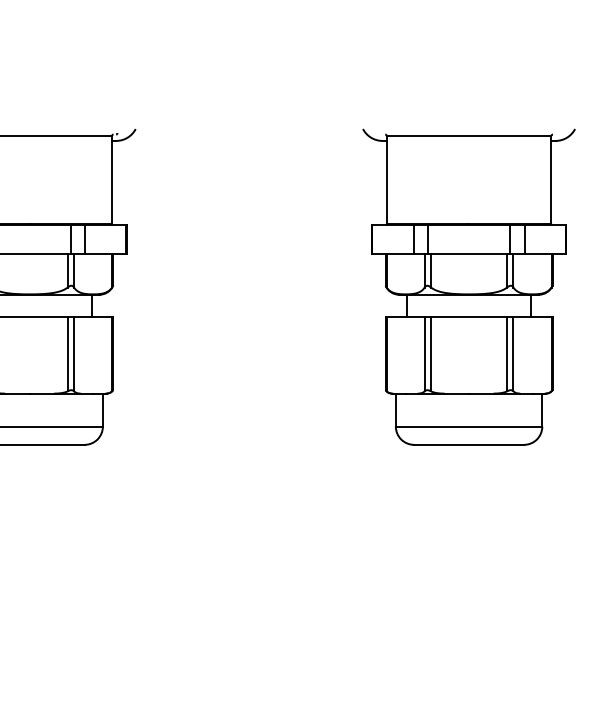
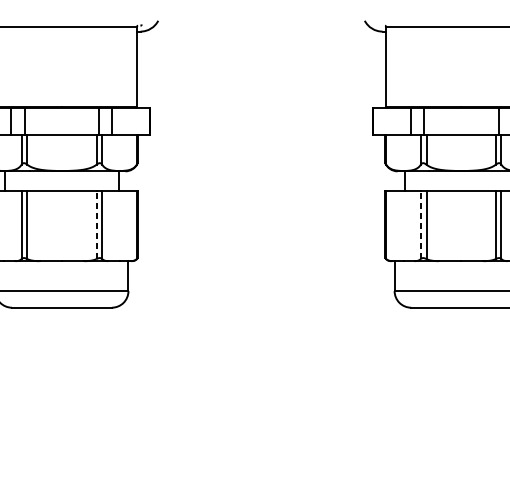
line: (67, 353) -> (96, 224), solid -> dashed
line: (424, 353) -> (420, 224), solid -> dashed

